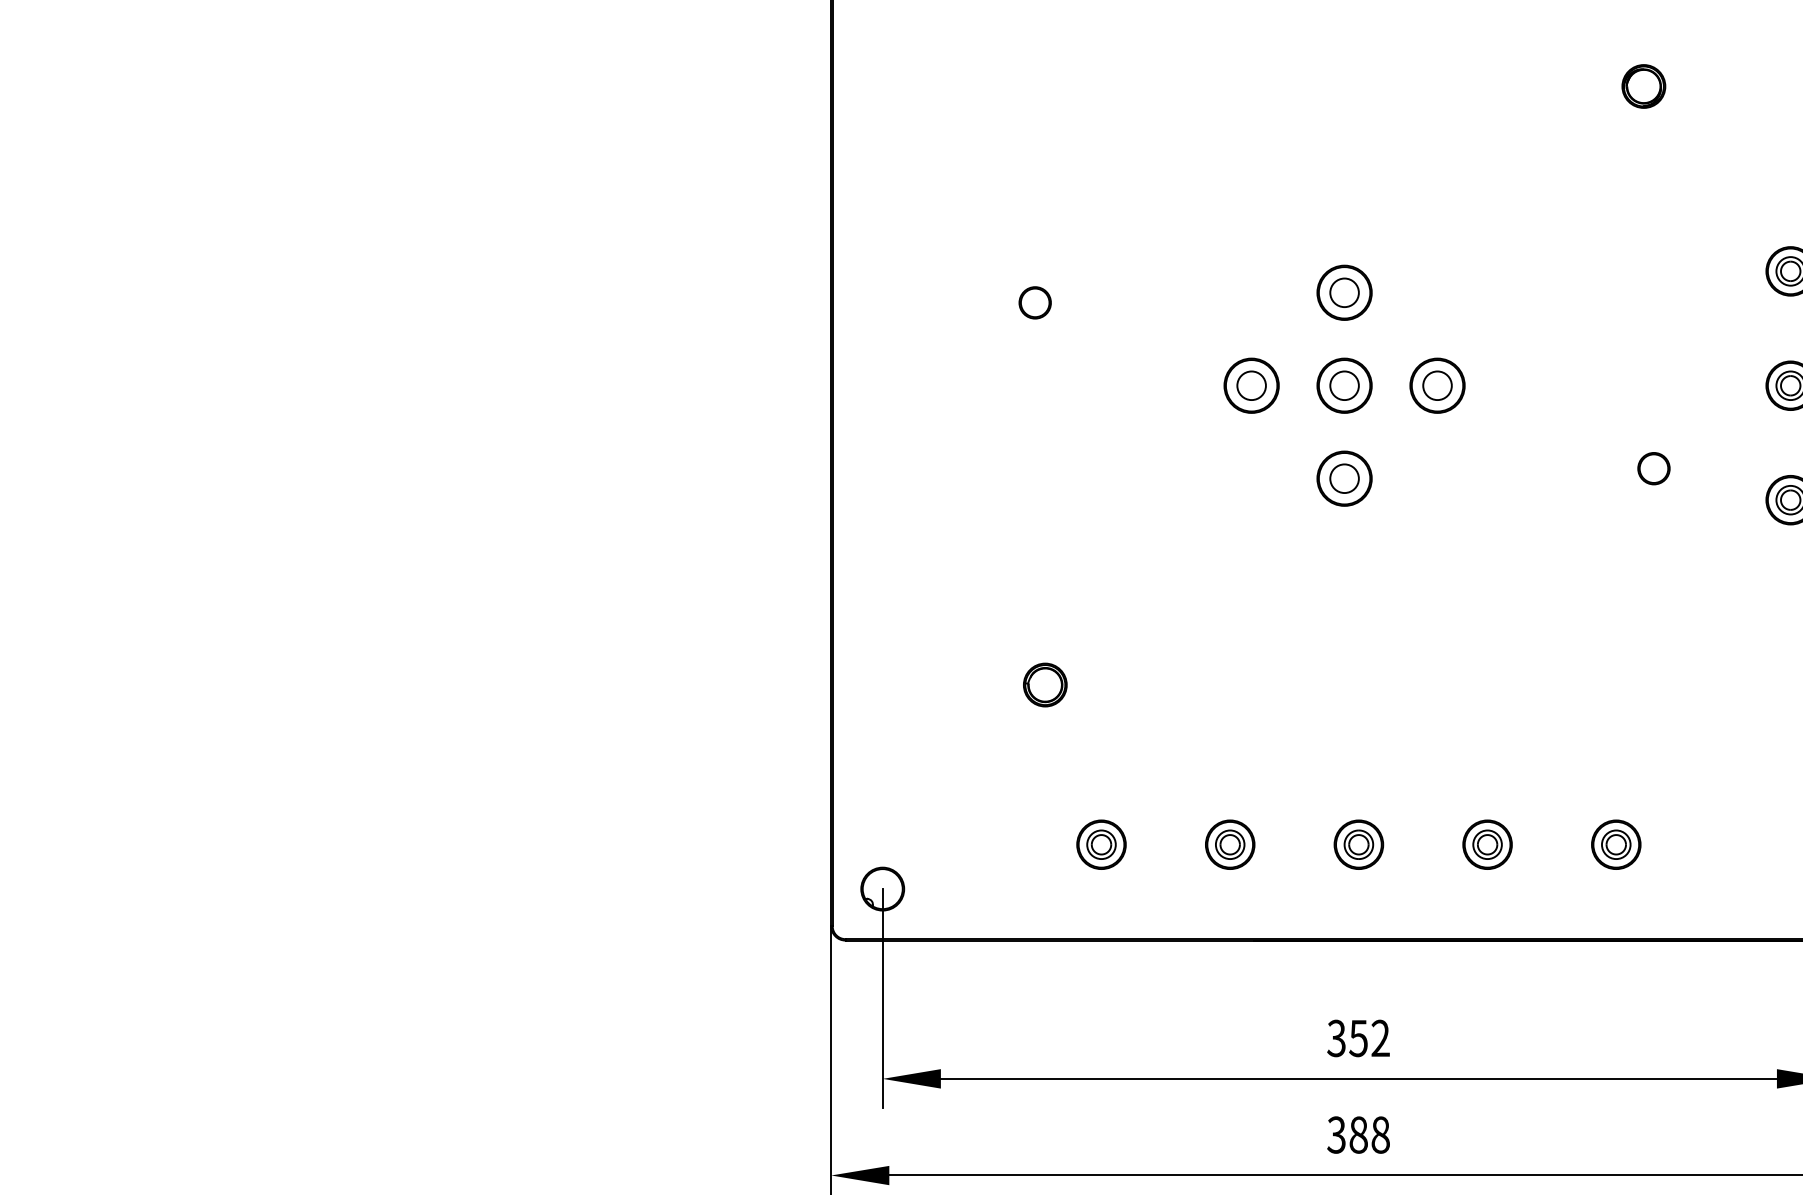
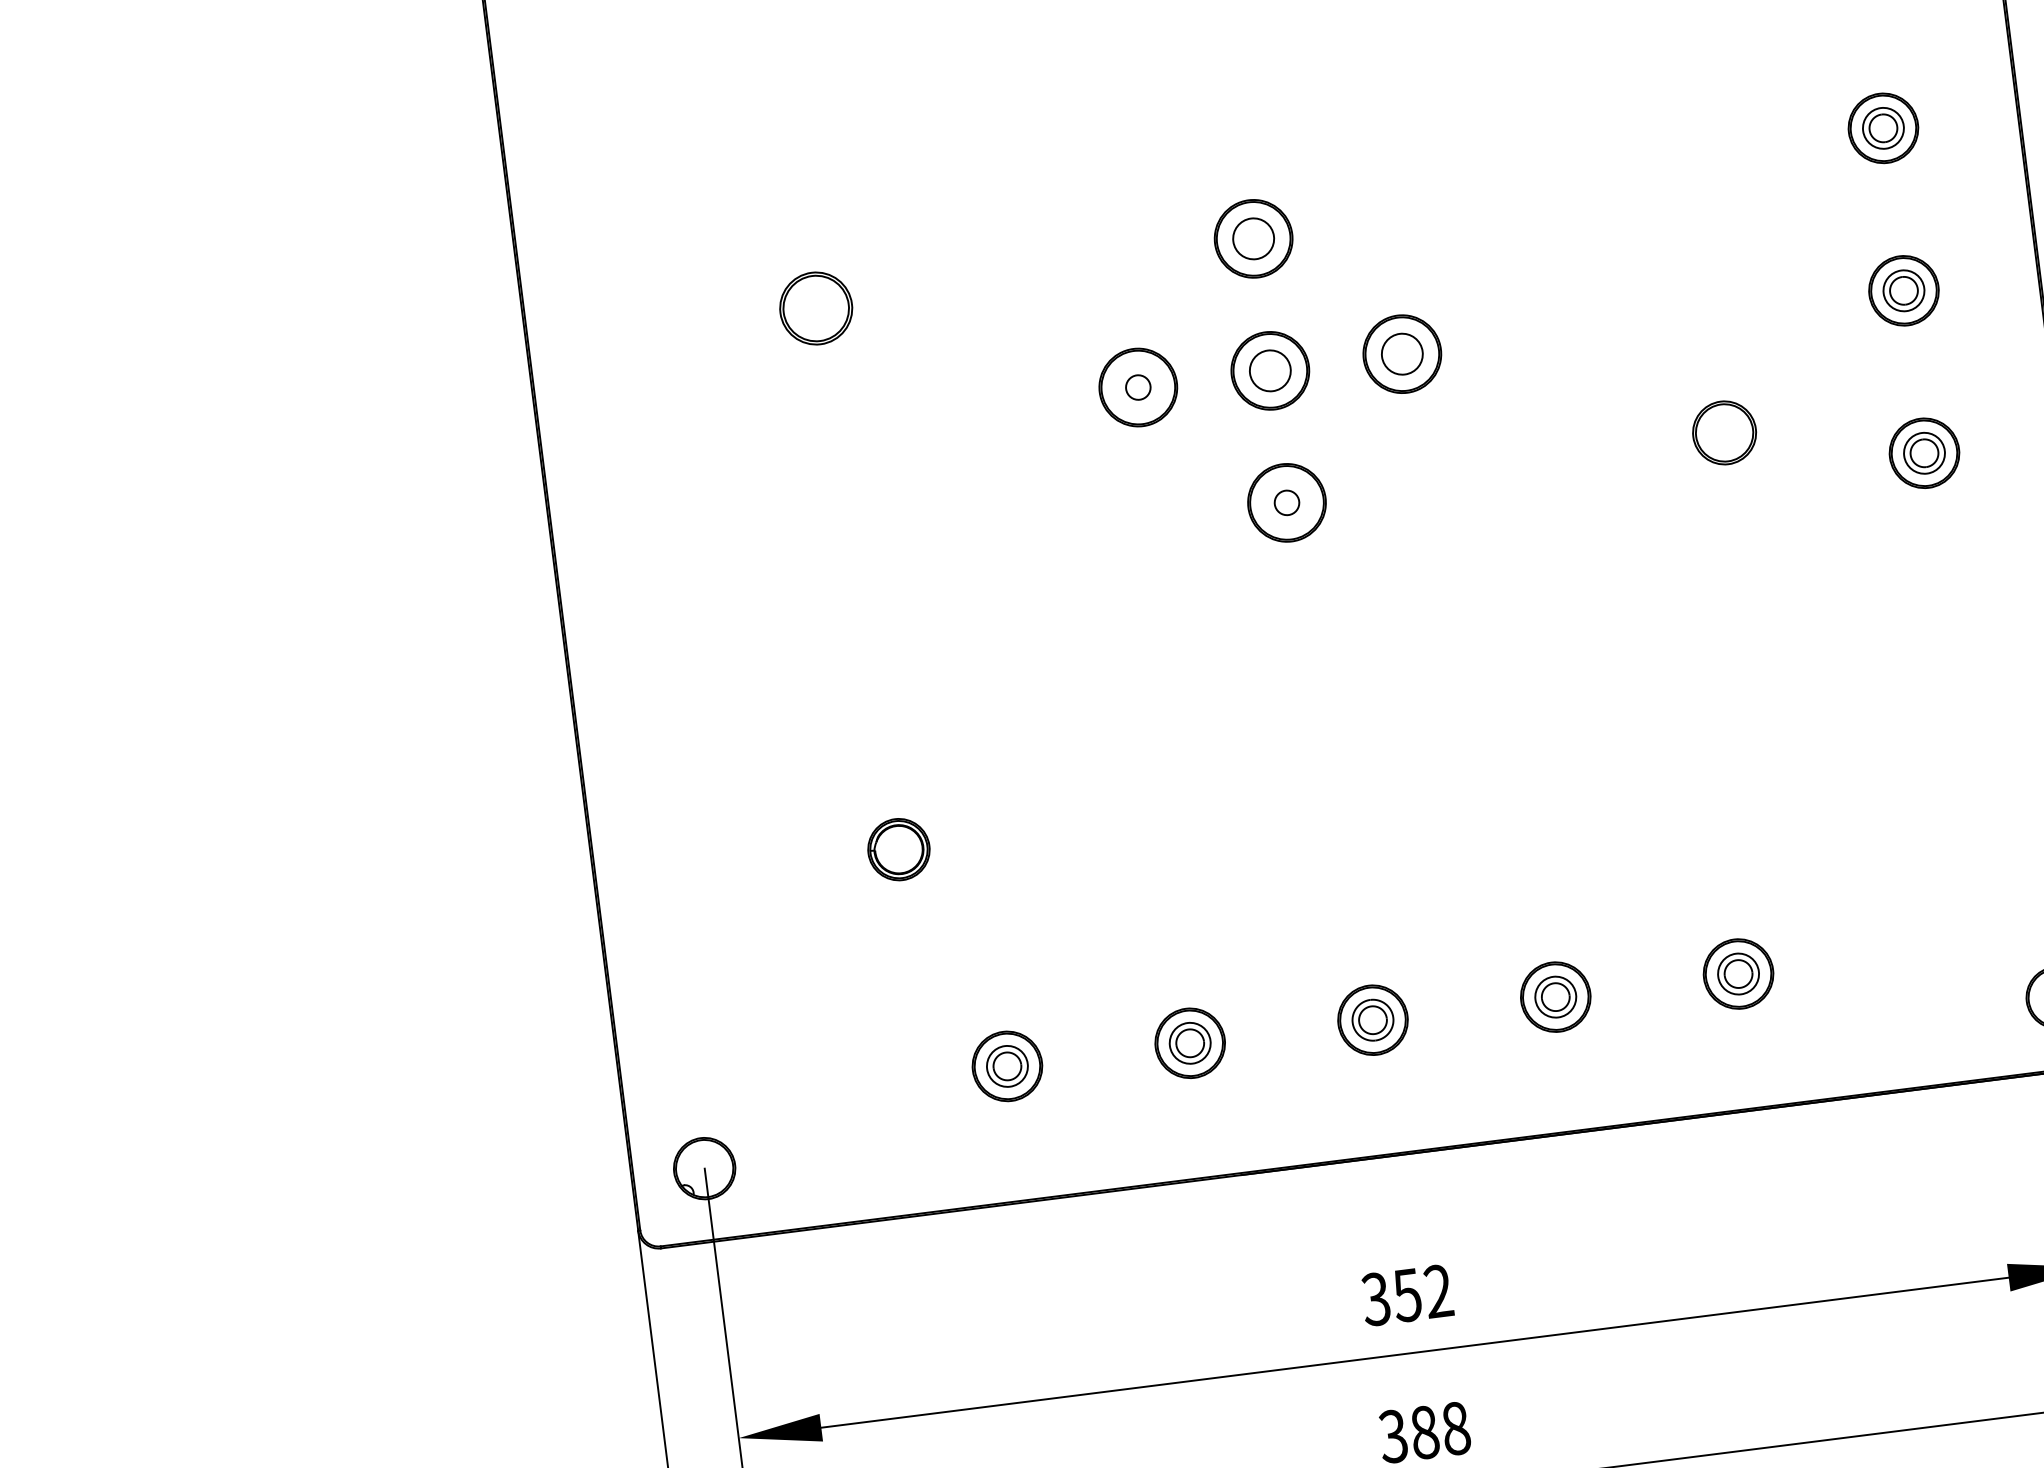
circle: (1034, 302) -> (814, 308), size x1.6
circle: (1251, 385) -> (1138, 387), size x0.6
circle: (1653, 468) -> (1723, 432), size x1.4
circle: (1344, 478) -> (1286, 502), size x0.6

